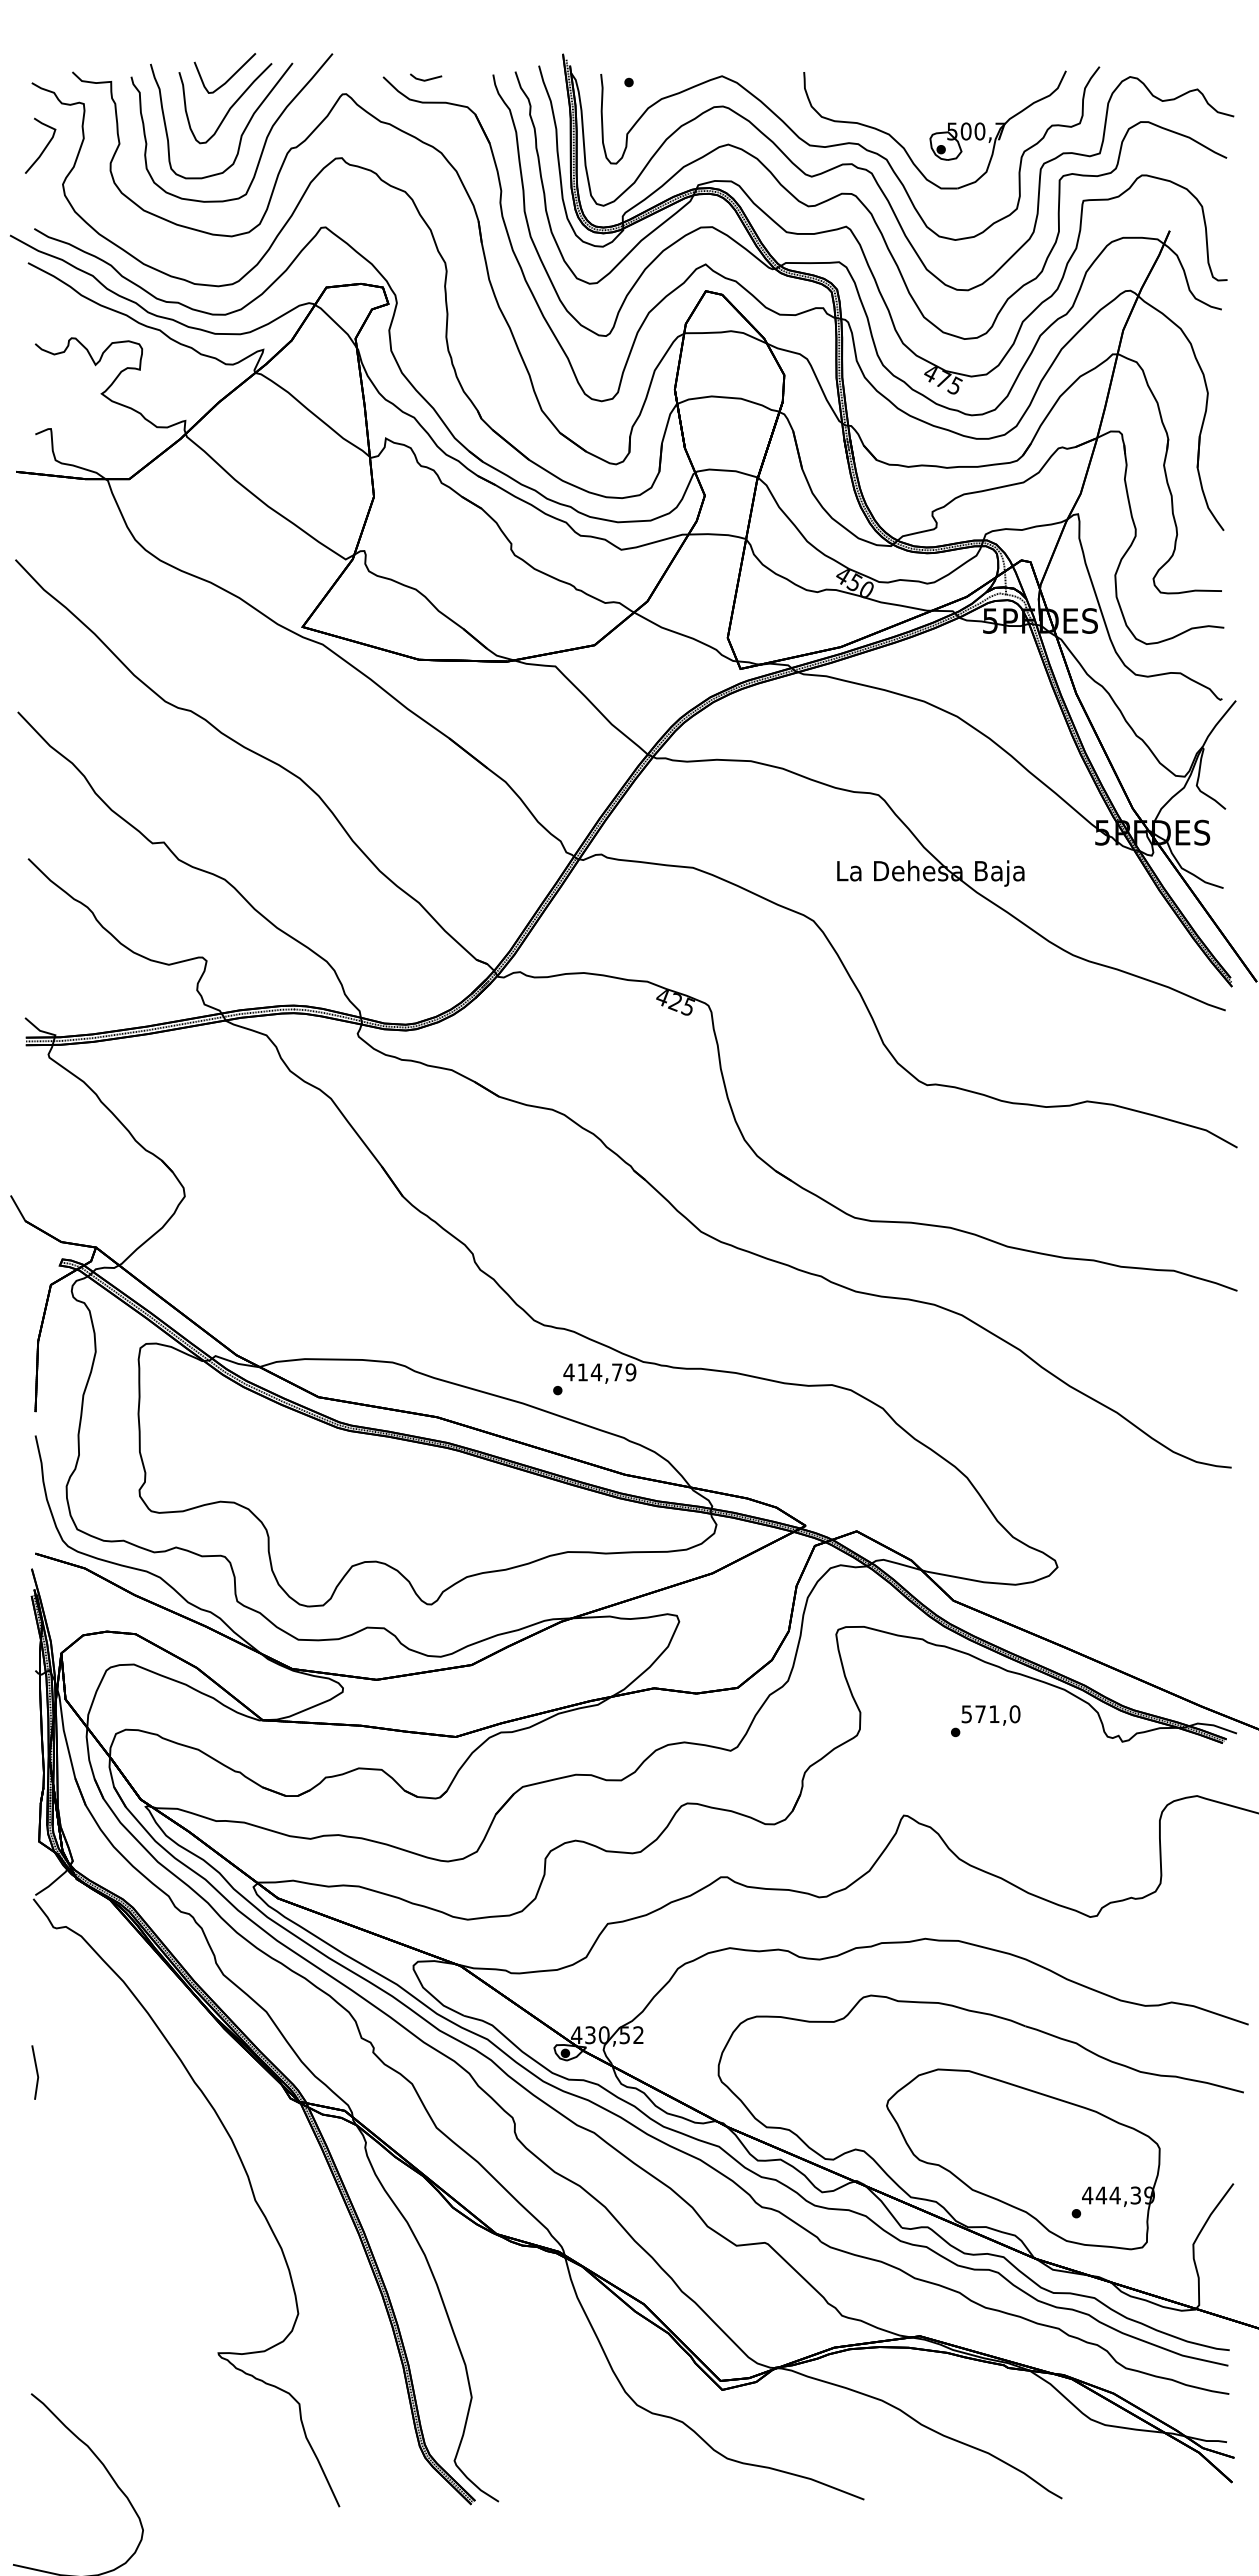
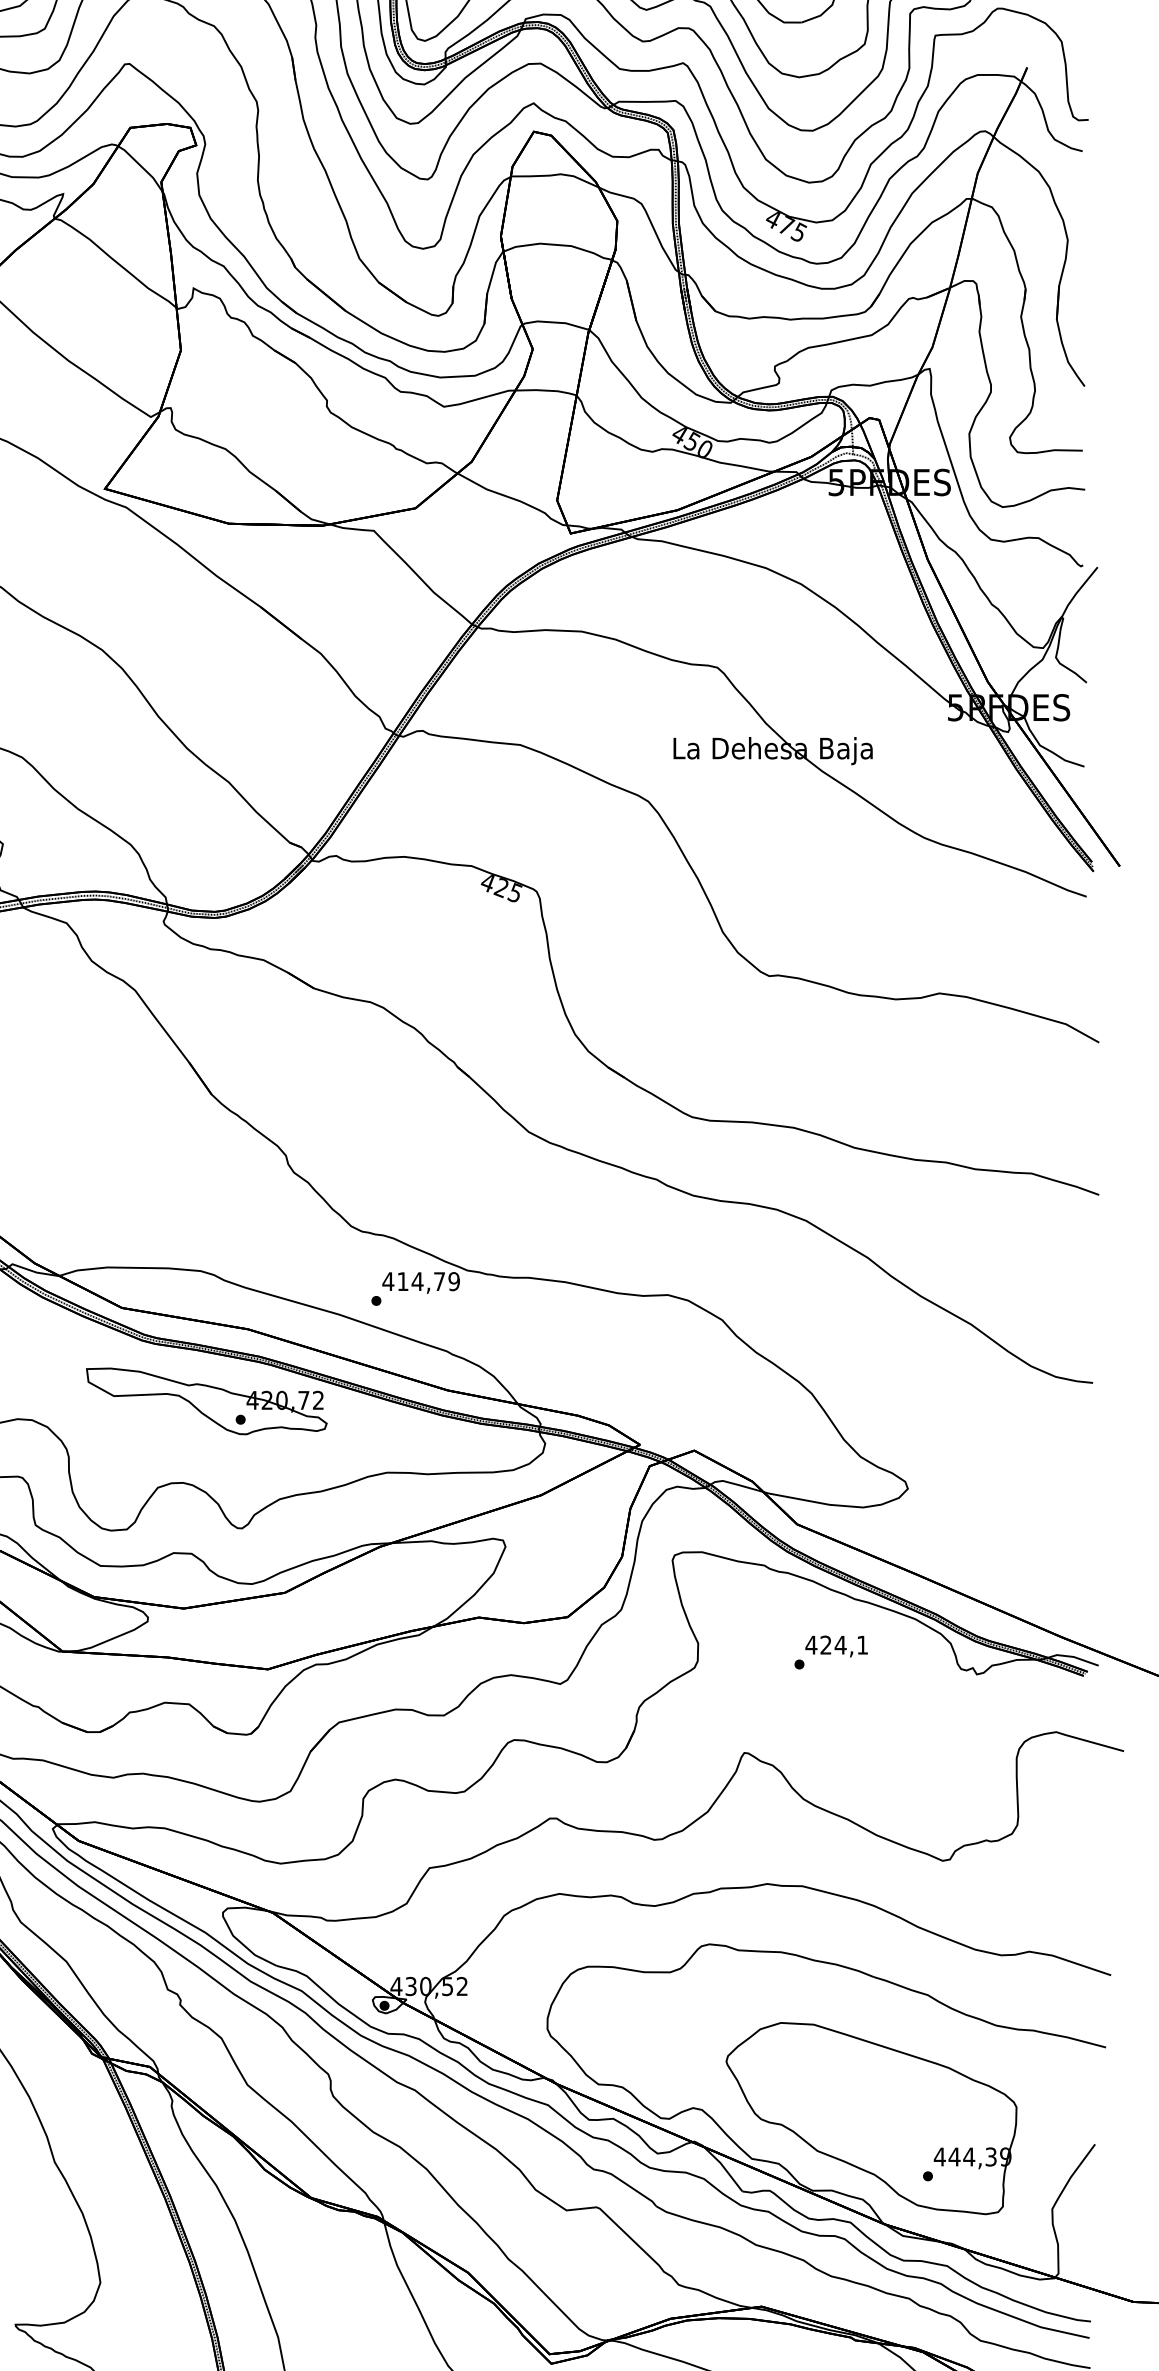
part: (397, 1484) -> (205, 1400), added
text: (990, 1714) -> (836, 1645), 571,0 -> 424,1

